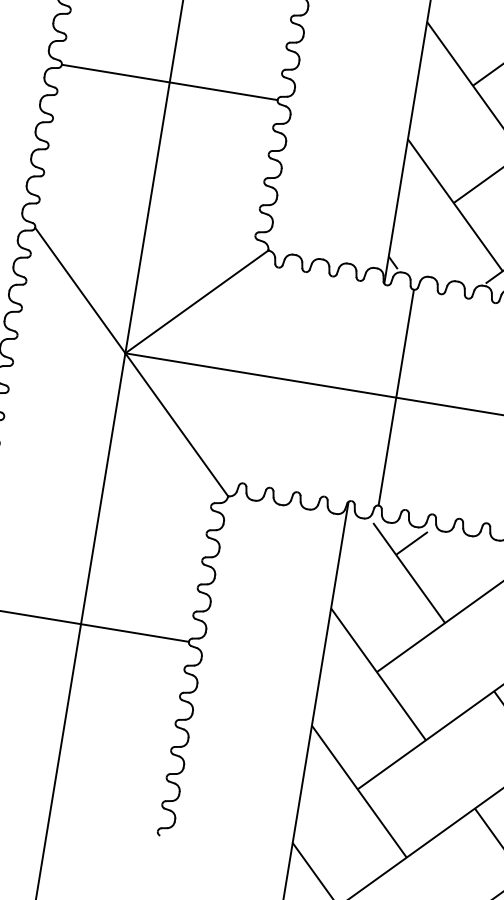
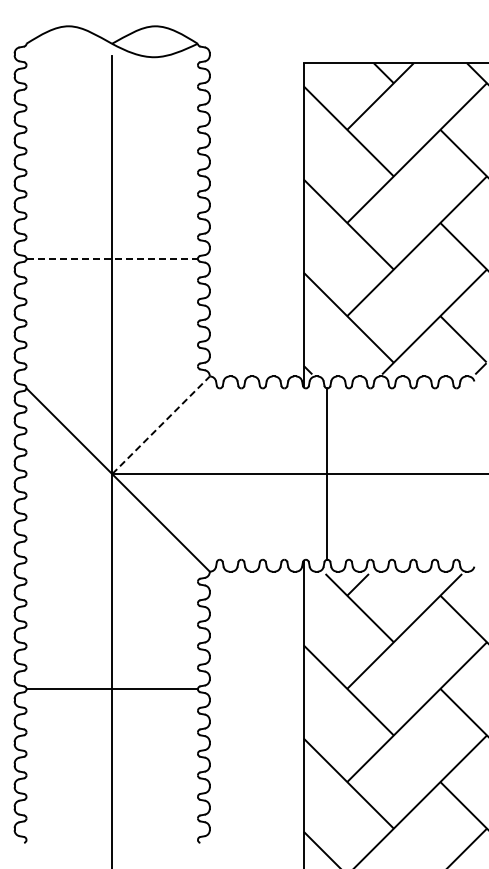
line: (170, 82) -> (112, 258), solid -> dashed
line: (197, 301) -> (161, 424), solid -> dashed

